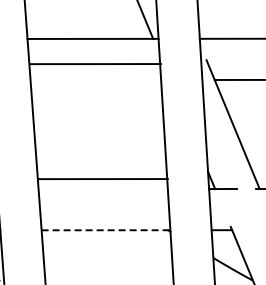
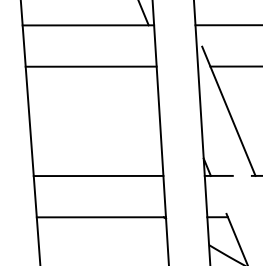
line: (95, 64) -> (90, 67), moved
line: (102, 179) -> (97, 176), moved
line: (106, 230) -> (101, 217), dashed -> solid

